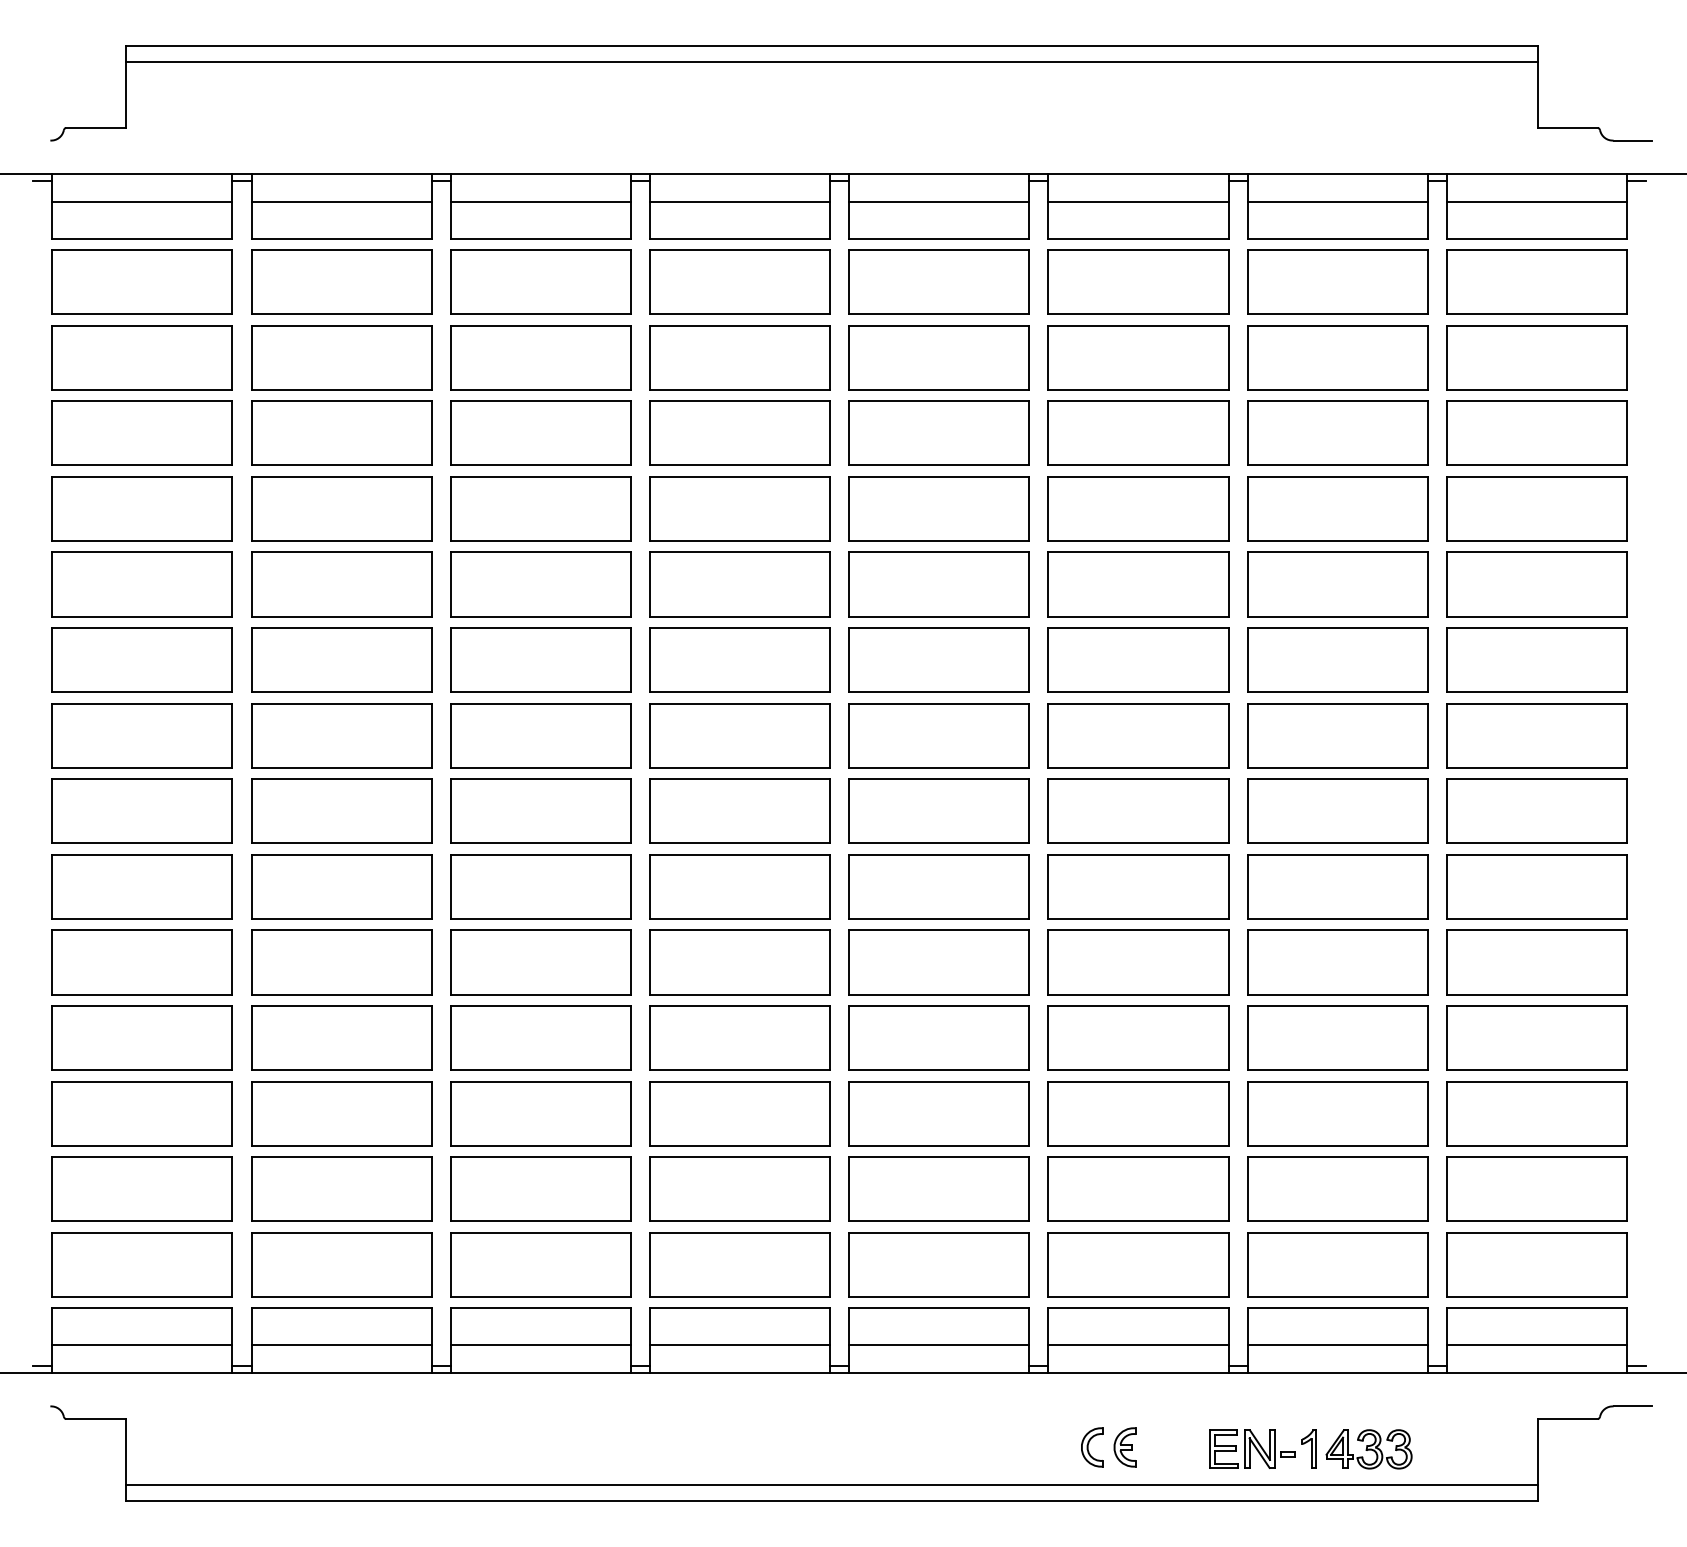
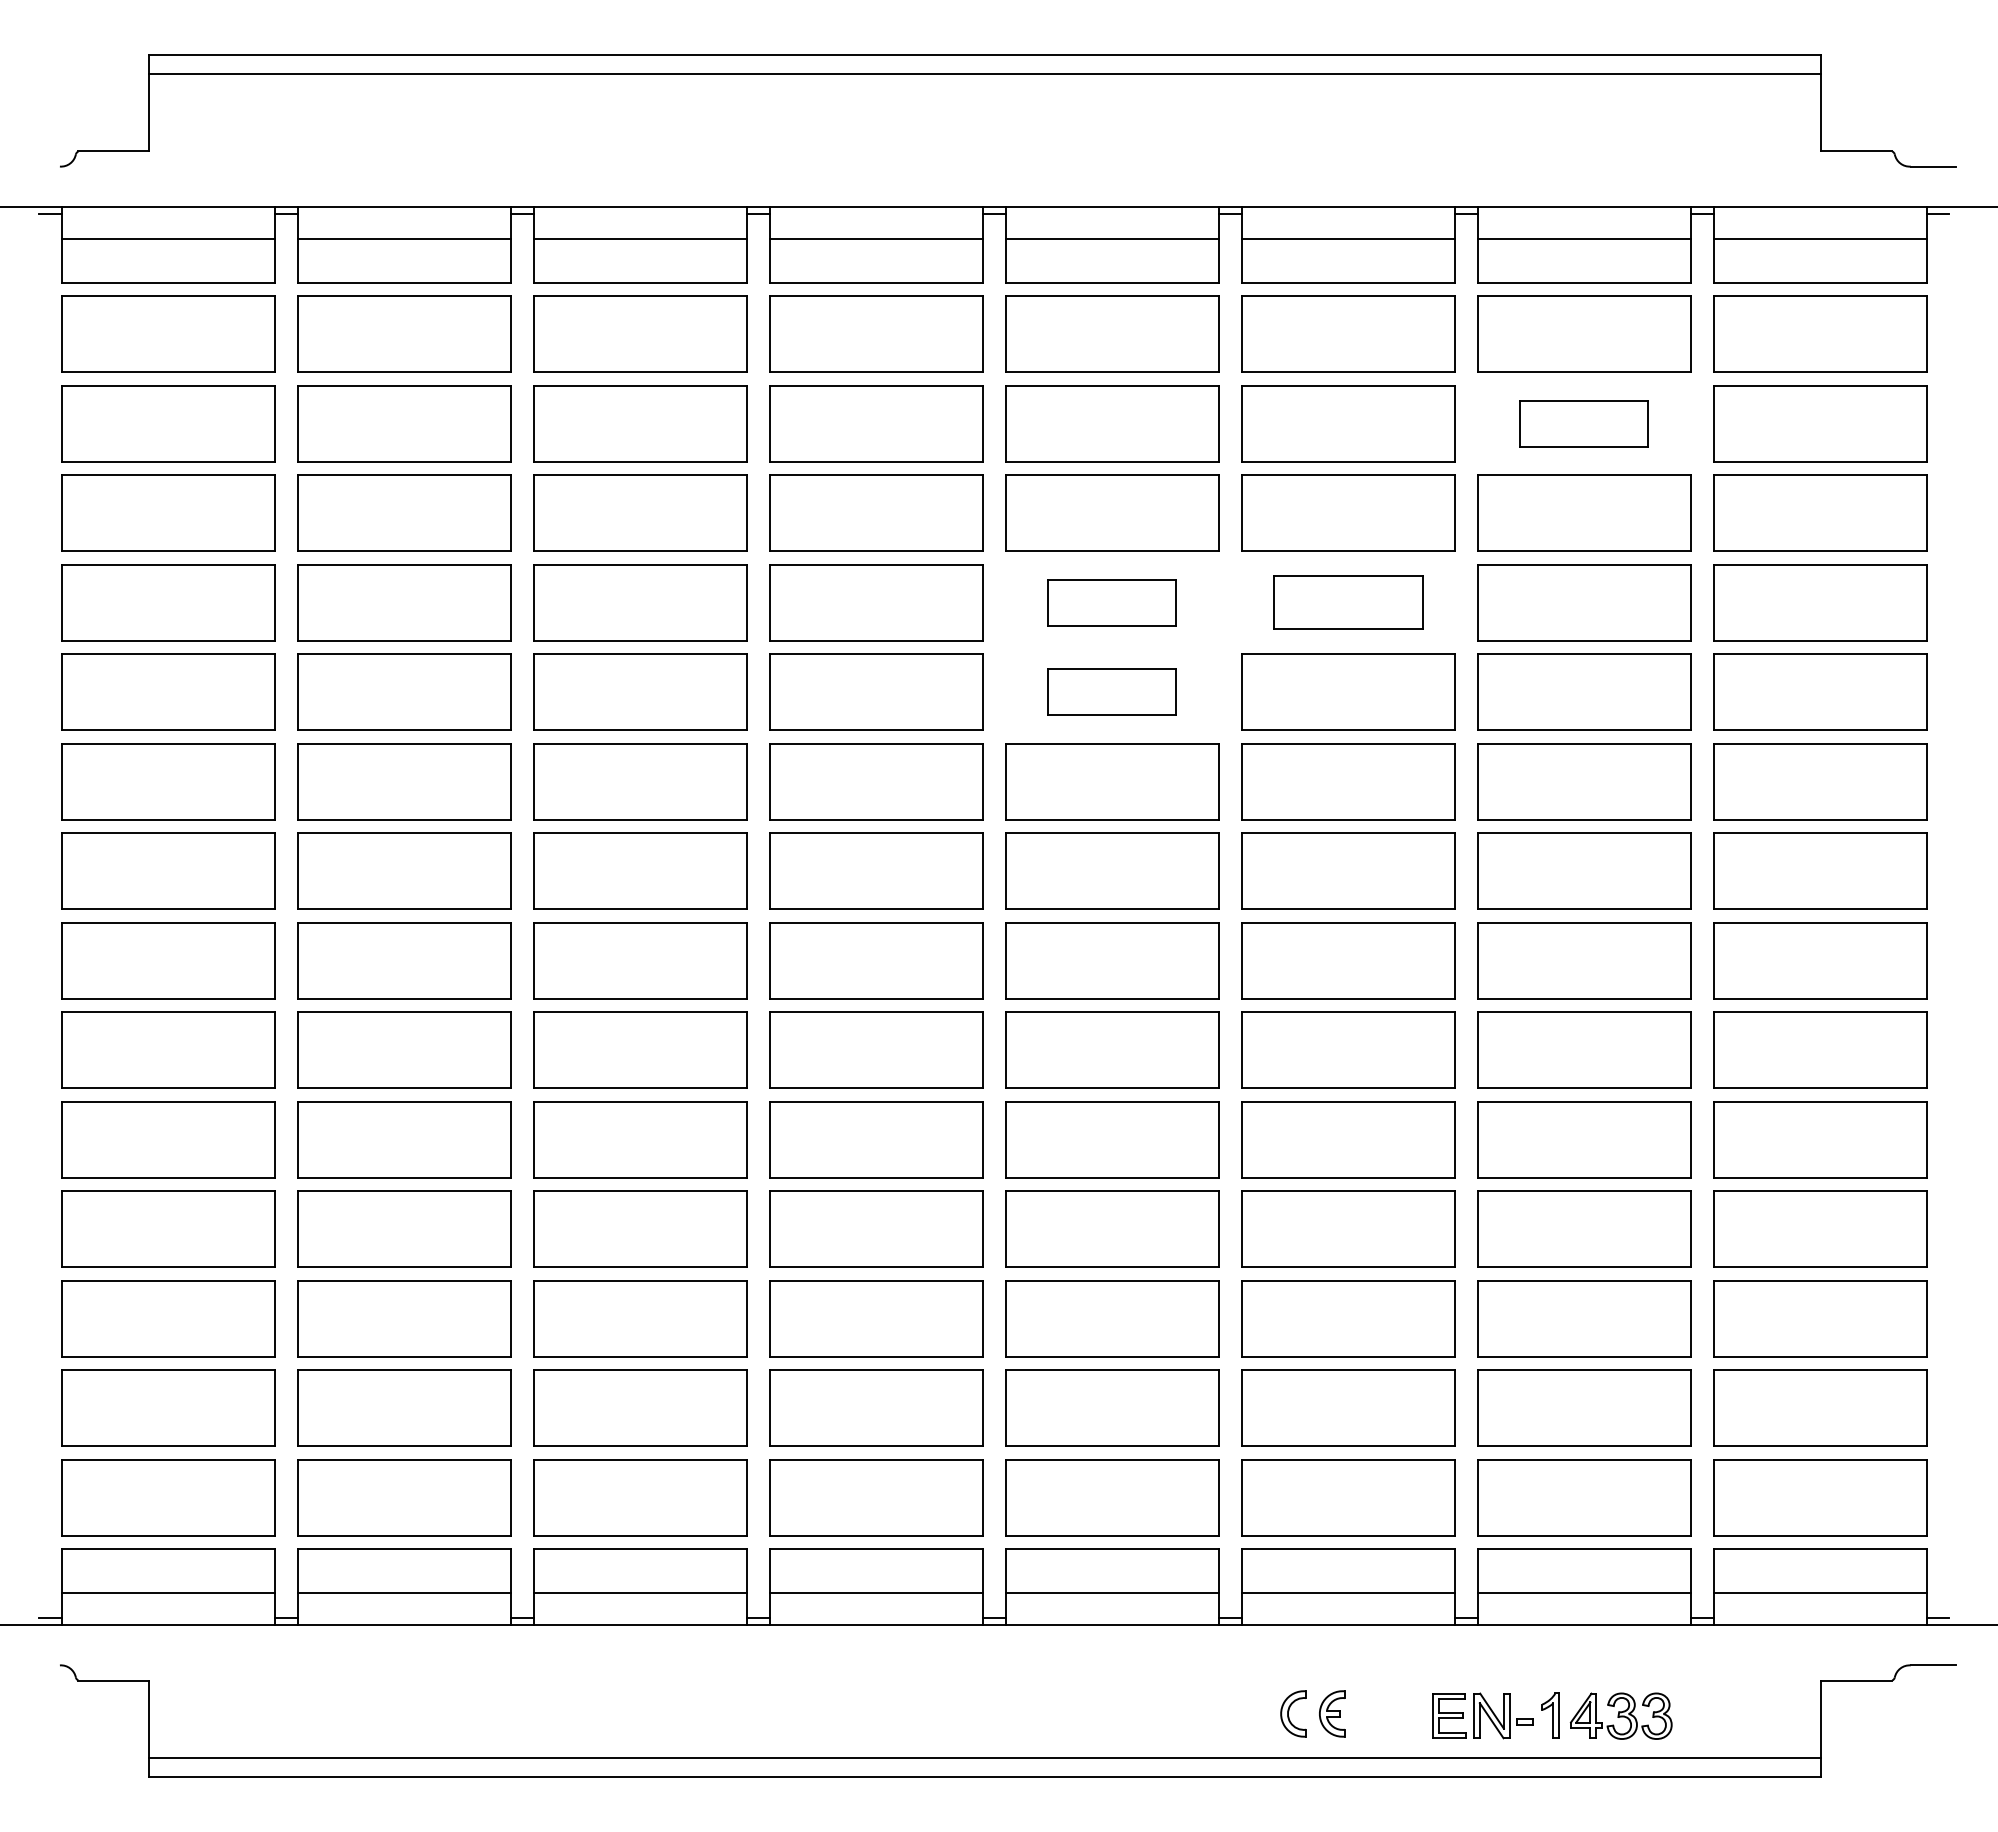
part: (1338, 357) -> (1584, 423), size x0.6
part: (939, 508) -> (1112, 602), size x0.6
part: (1138, 508) -> (1348, 602), size x0.7
part: (939, 583) -> (1112, 691), size x0.6

